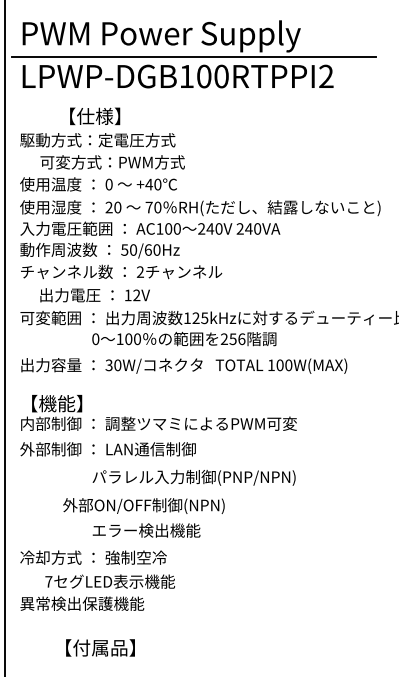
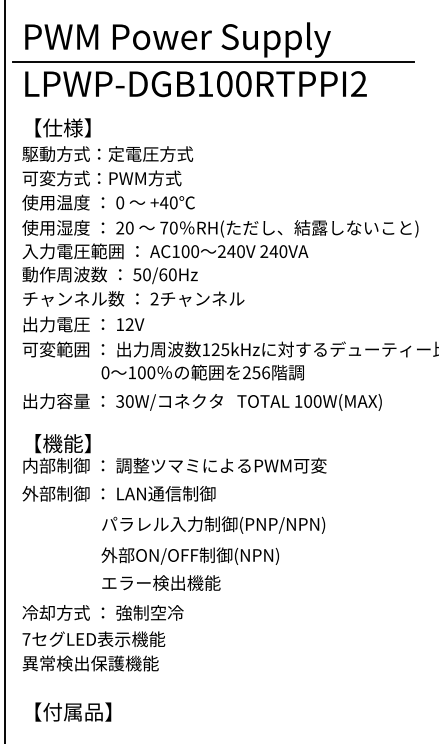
text: (95, 116) -> (63, 128), moved
text: (112, 162) -> (101, 178), moved
text: (94, 295) -> (83, 324), moved
text: (143, 505) -> (189, 555), moved
text: (110, 581) -> (94, 639), moved
text: (100, 647) -> (73, 711), moved

